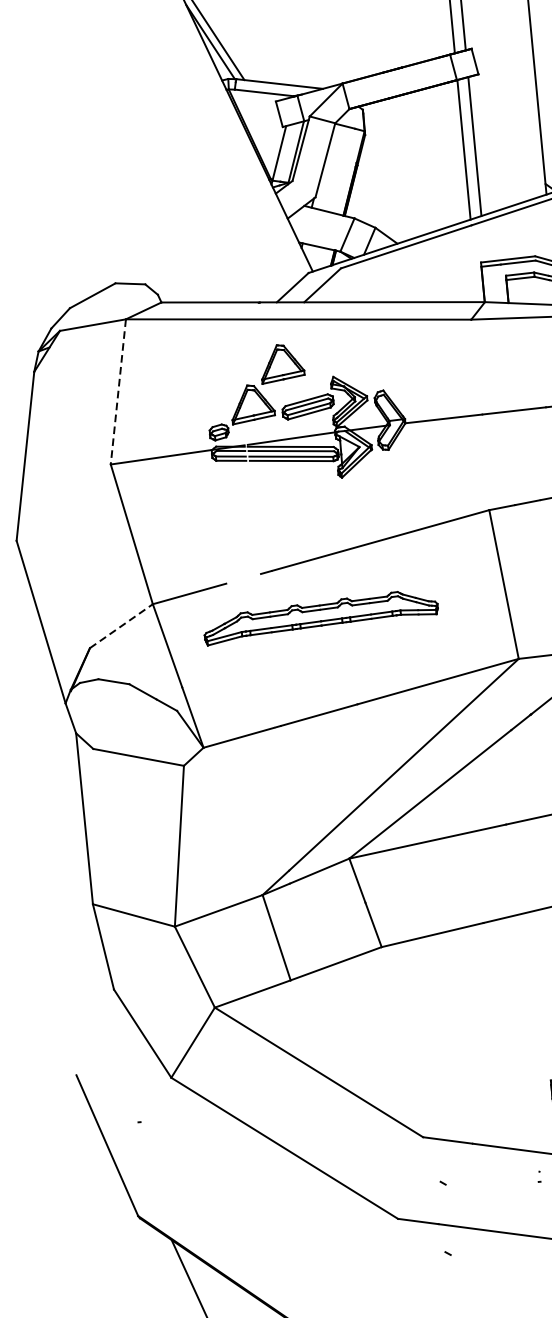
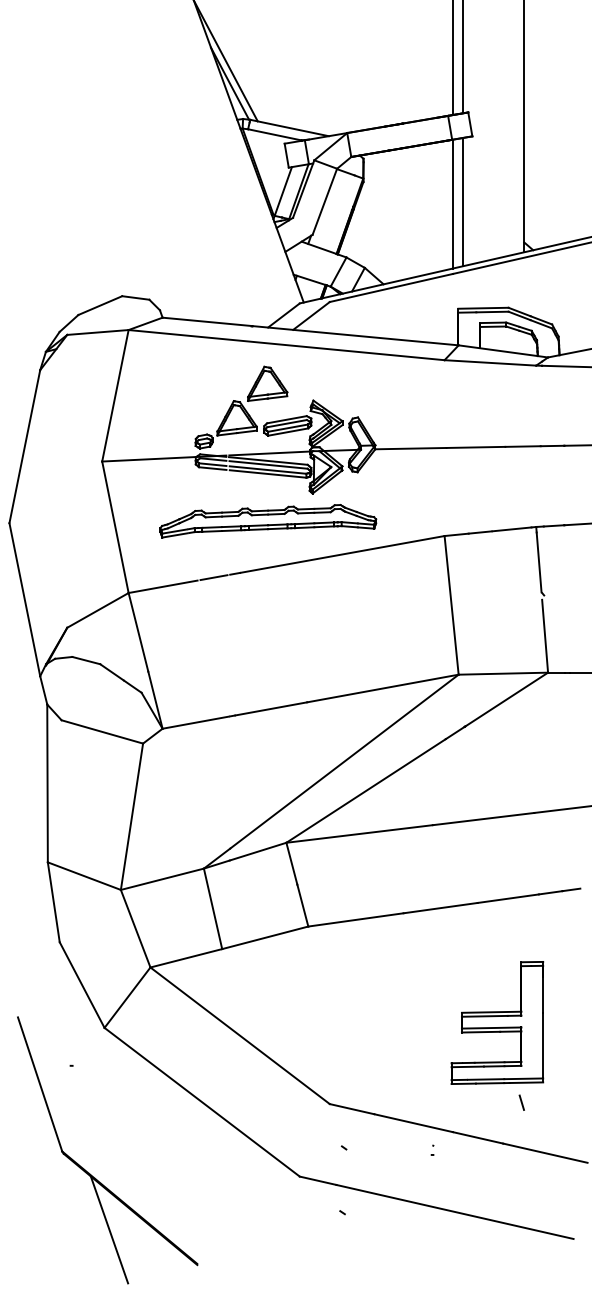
line: (118, 392) -> (115, 396), dashed -> solid
line: (243, 578) -> (213, 577), added
part: (321, 617) -> (268, 521), moved
line: (122, 626) -> (98, 610), dashed -> solid

